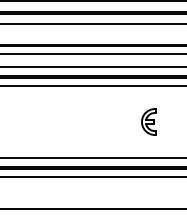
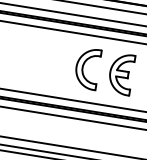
part: (112, 121) -> (87, 68), added
part: (148, 121) -> (120, 73), size x1.67

